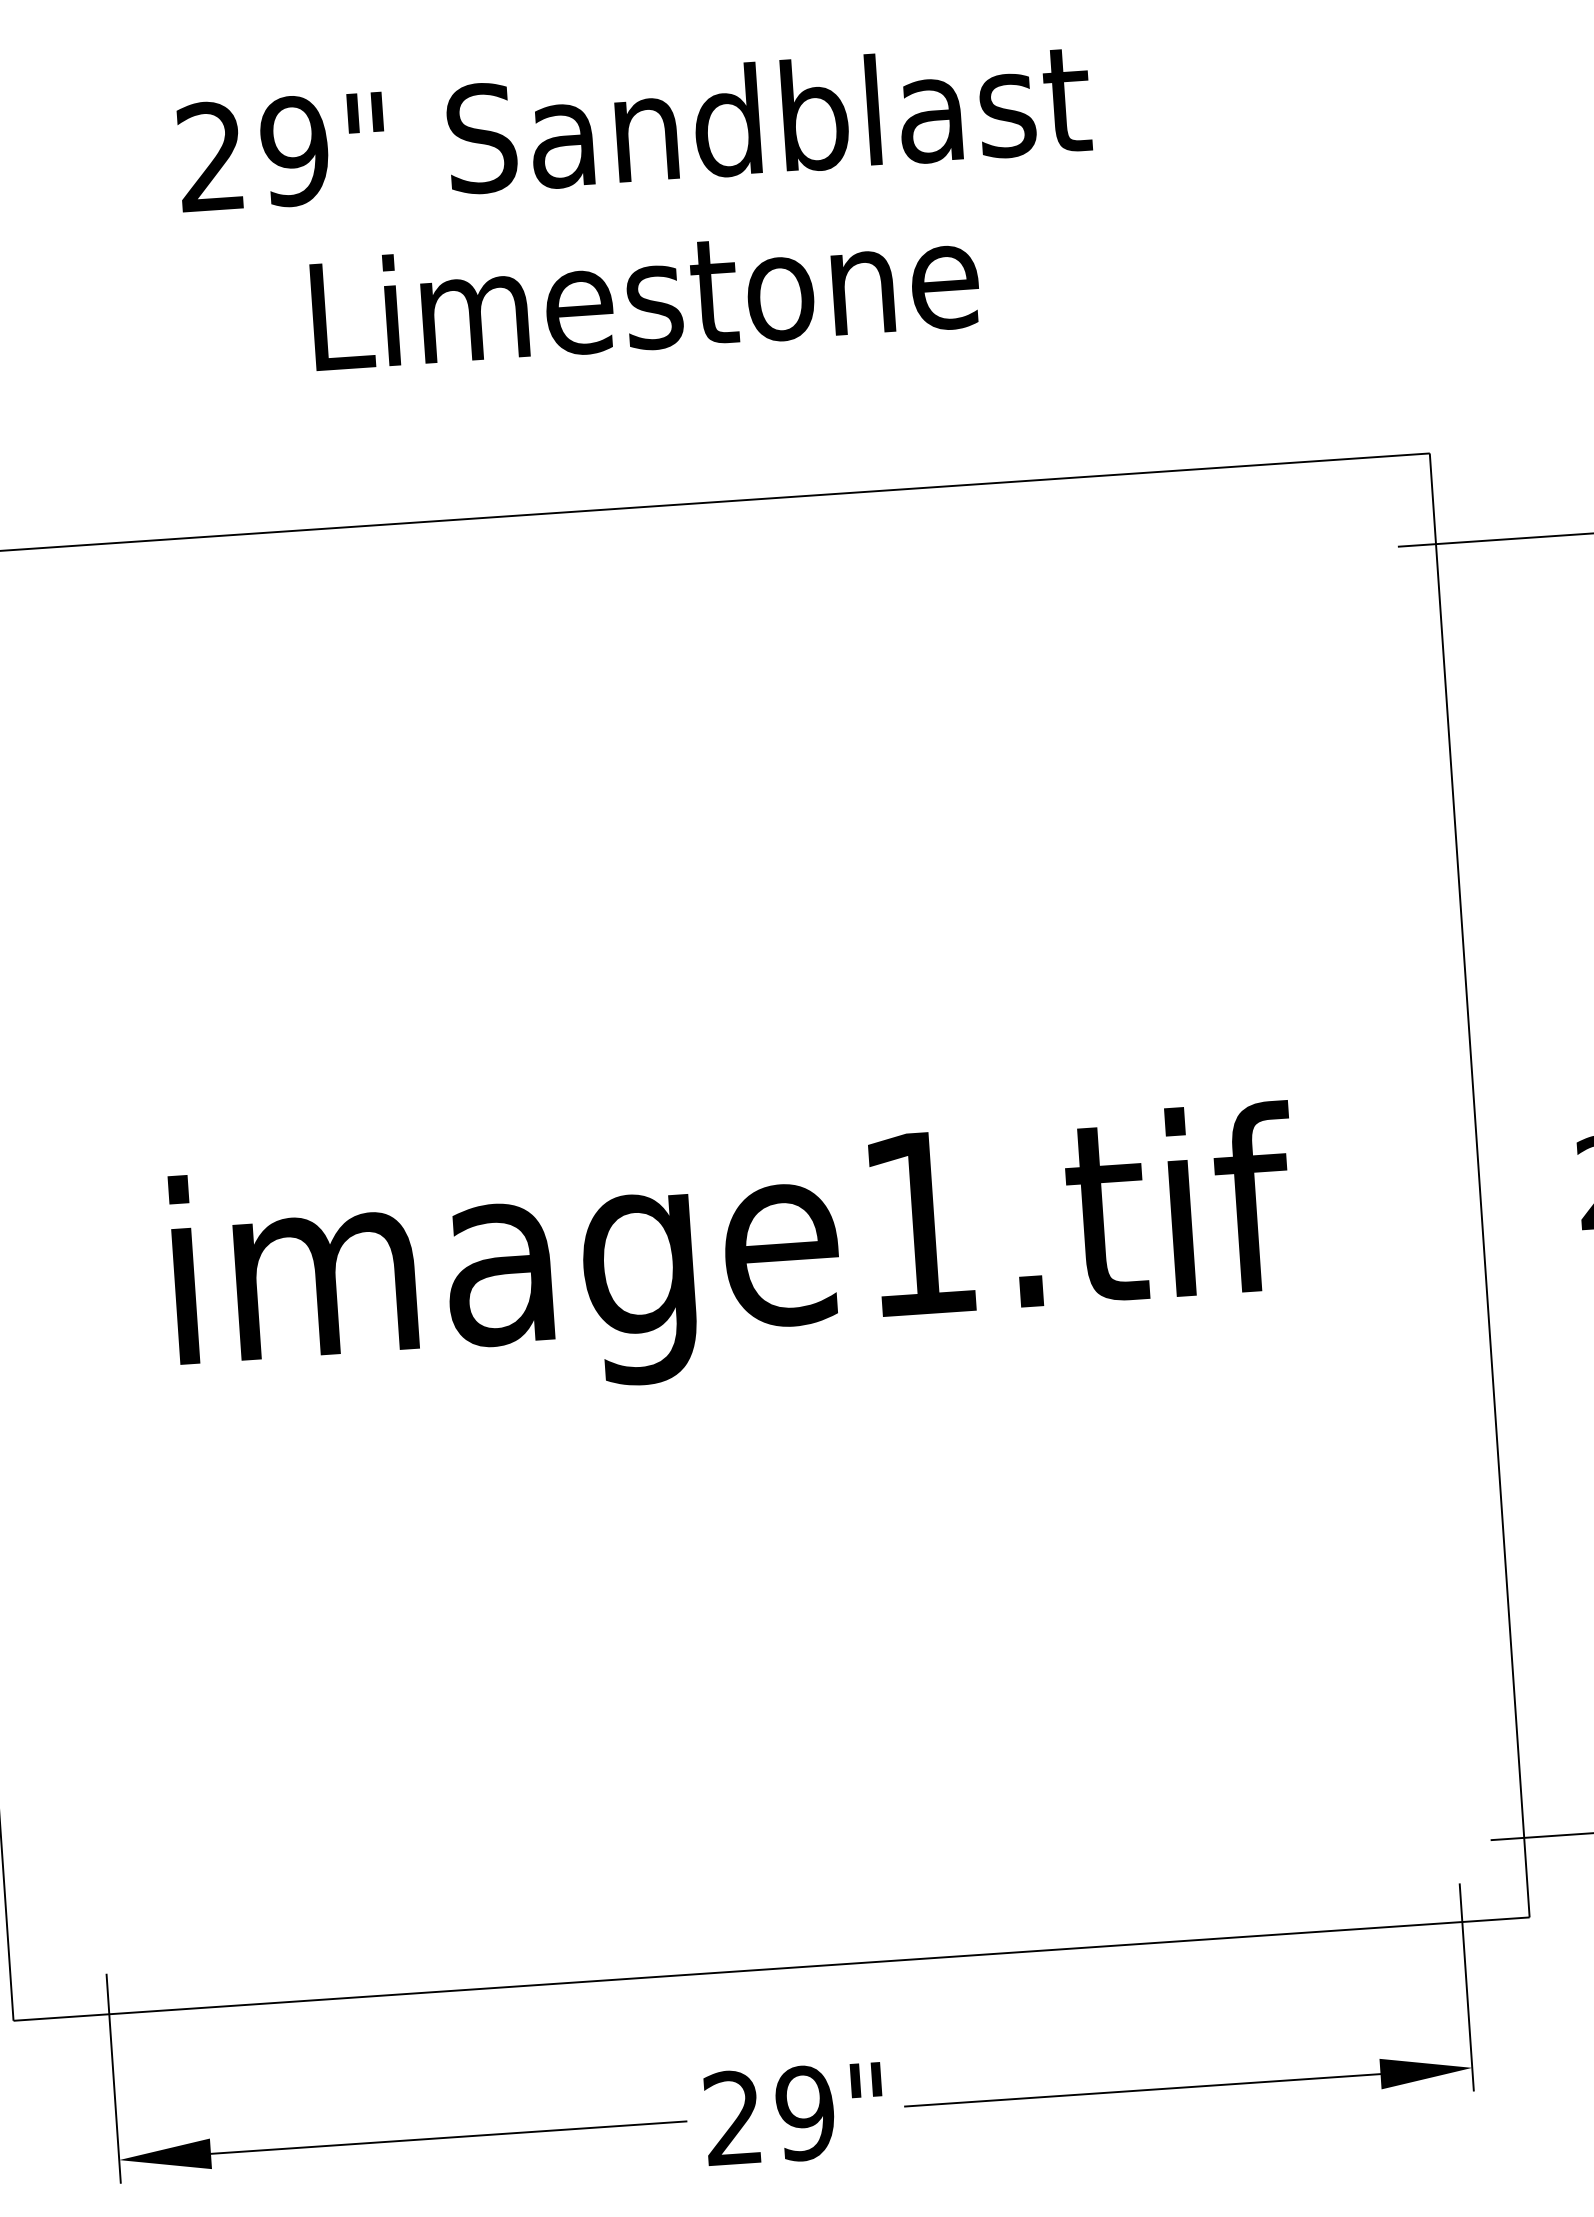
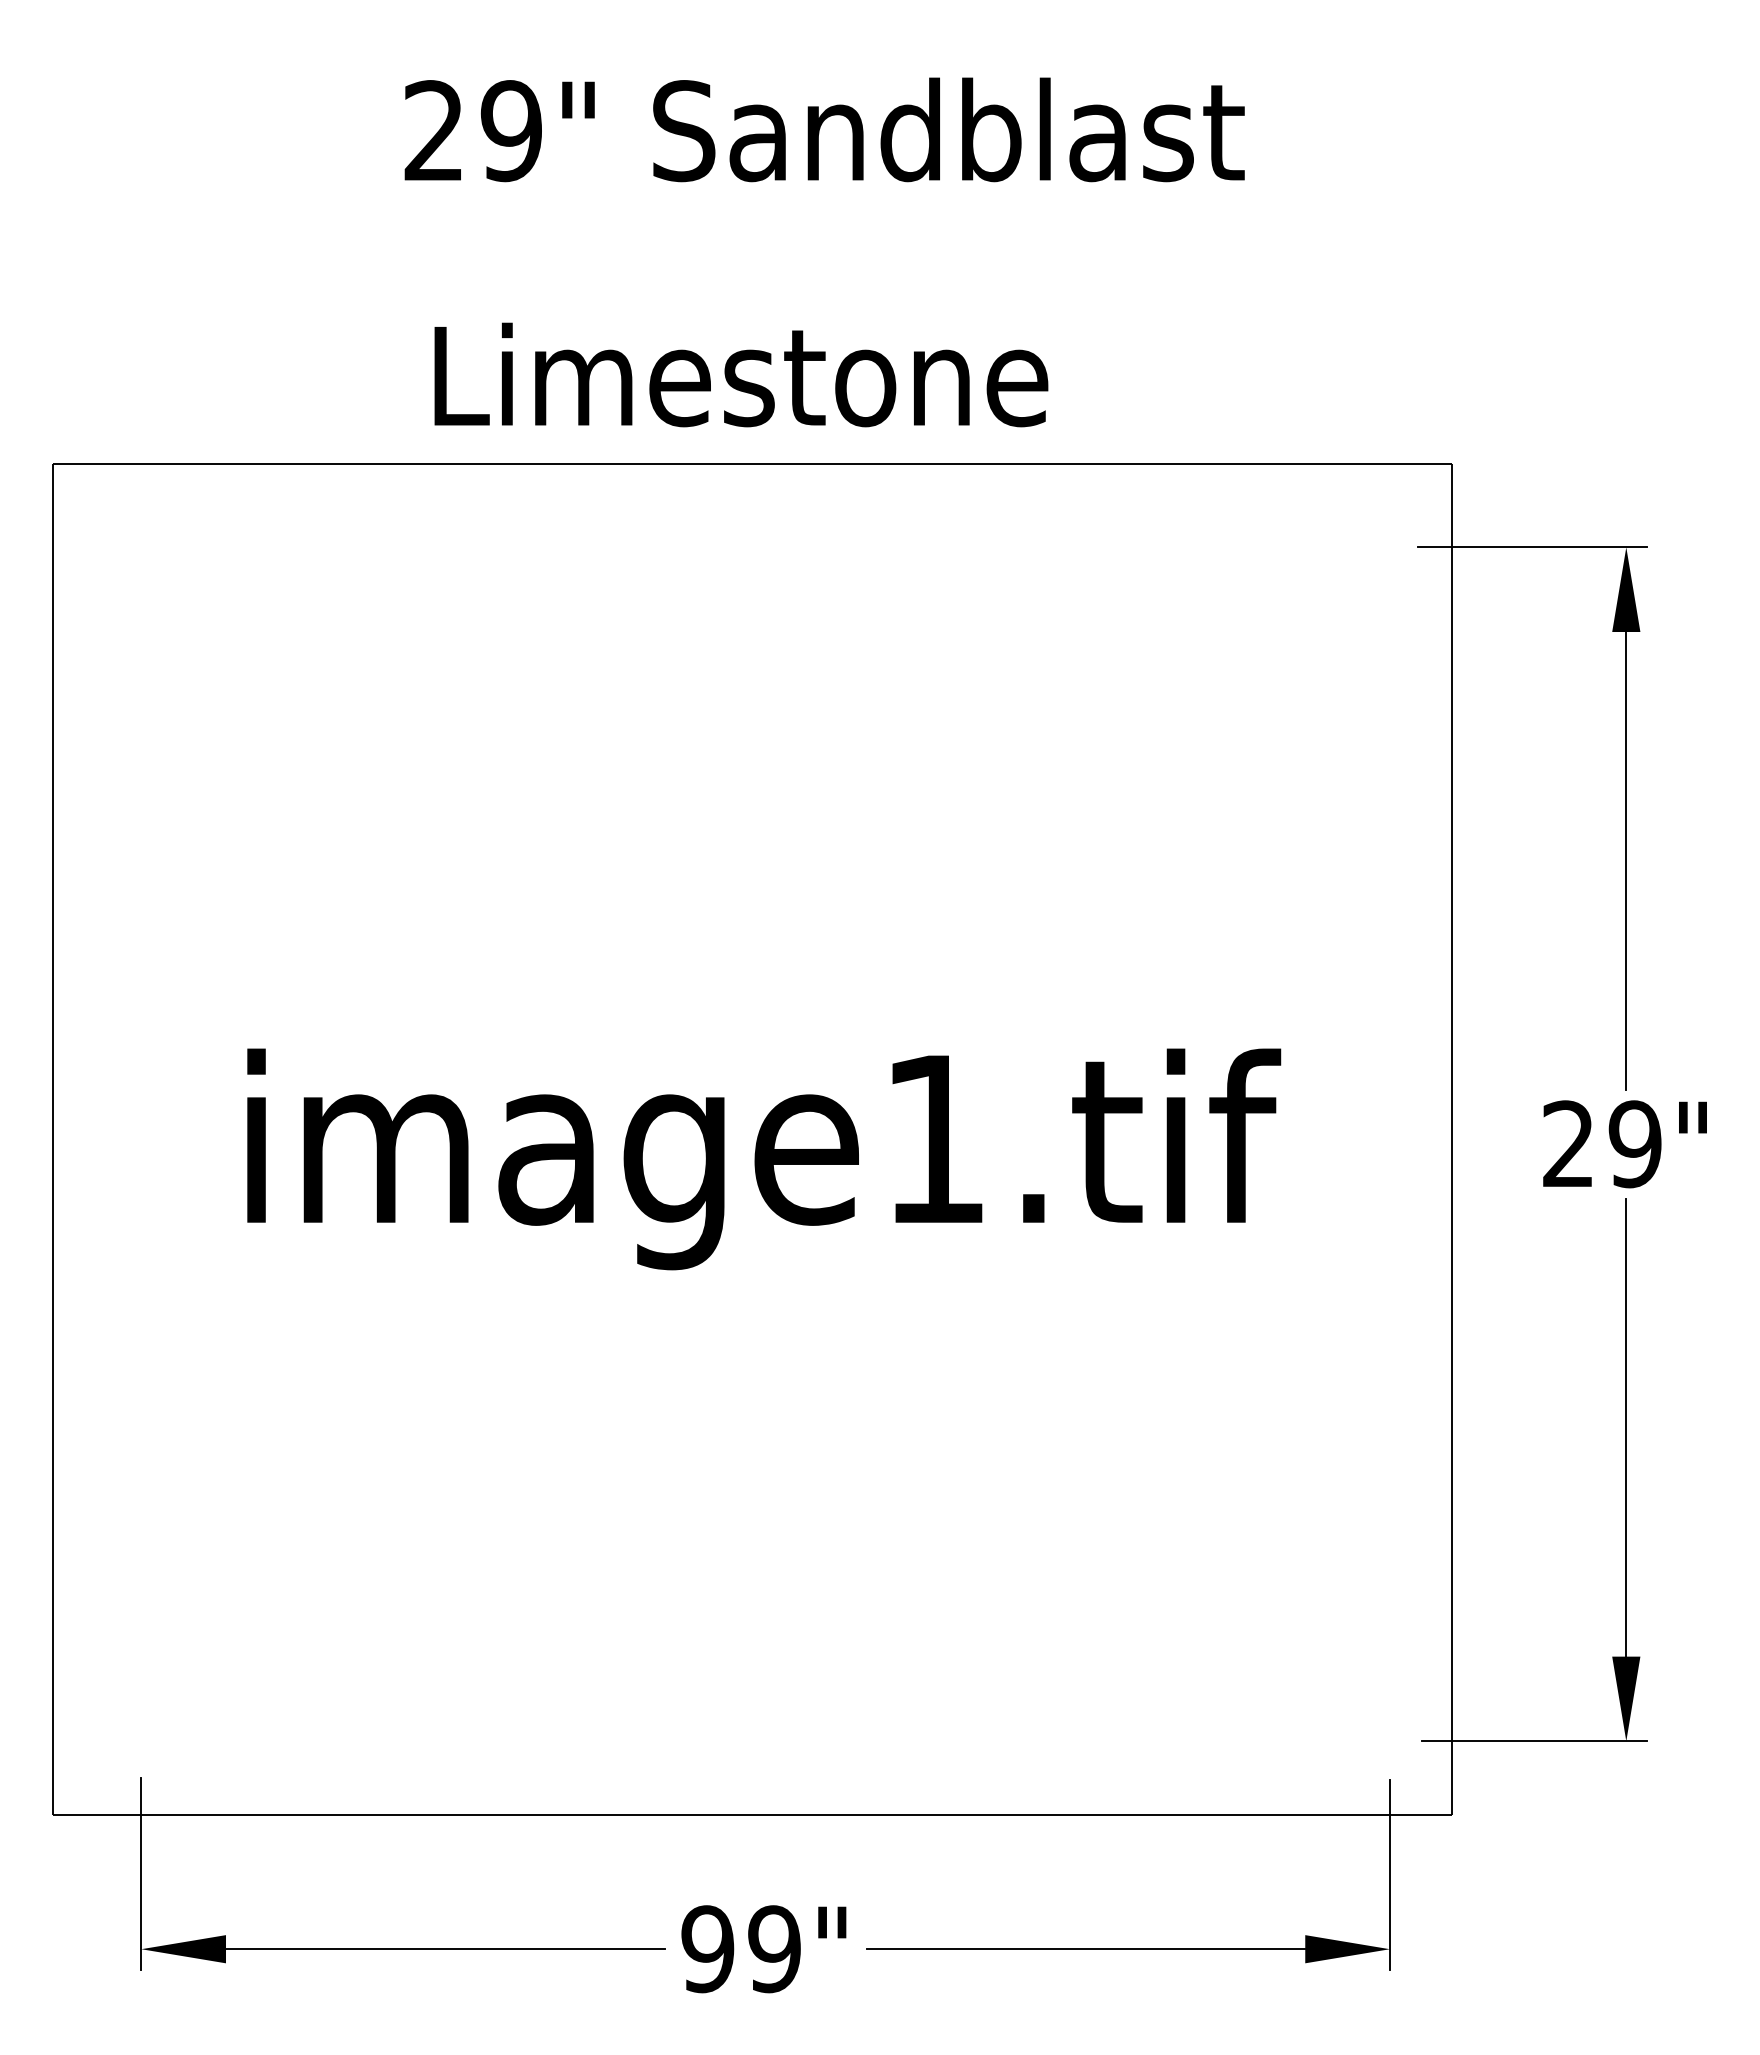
text: (633, 126) -> (824, 129), moved
text: (645, 293) -> (741, 374), moved
text: (732, 2118) -> (707, 1949), 29" -> 99"

